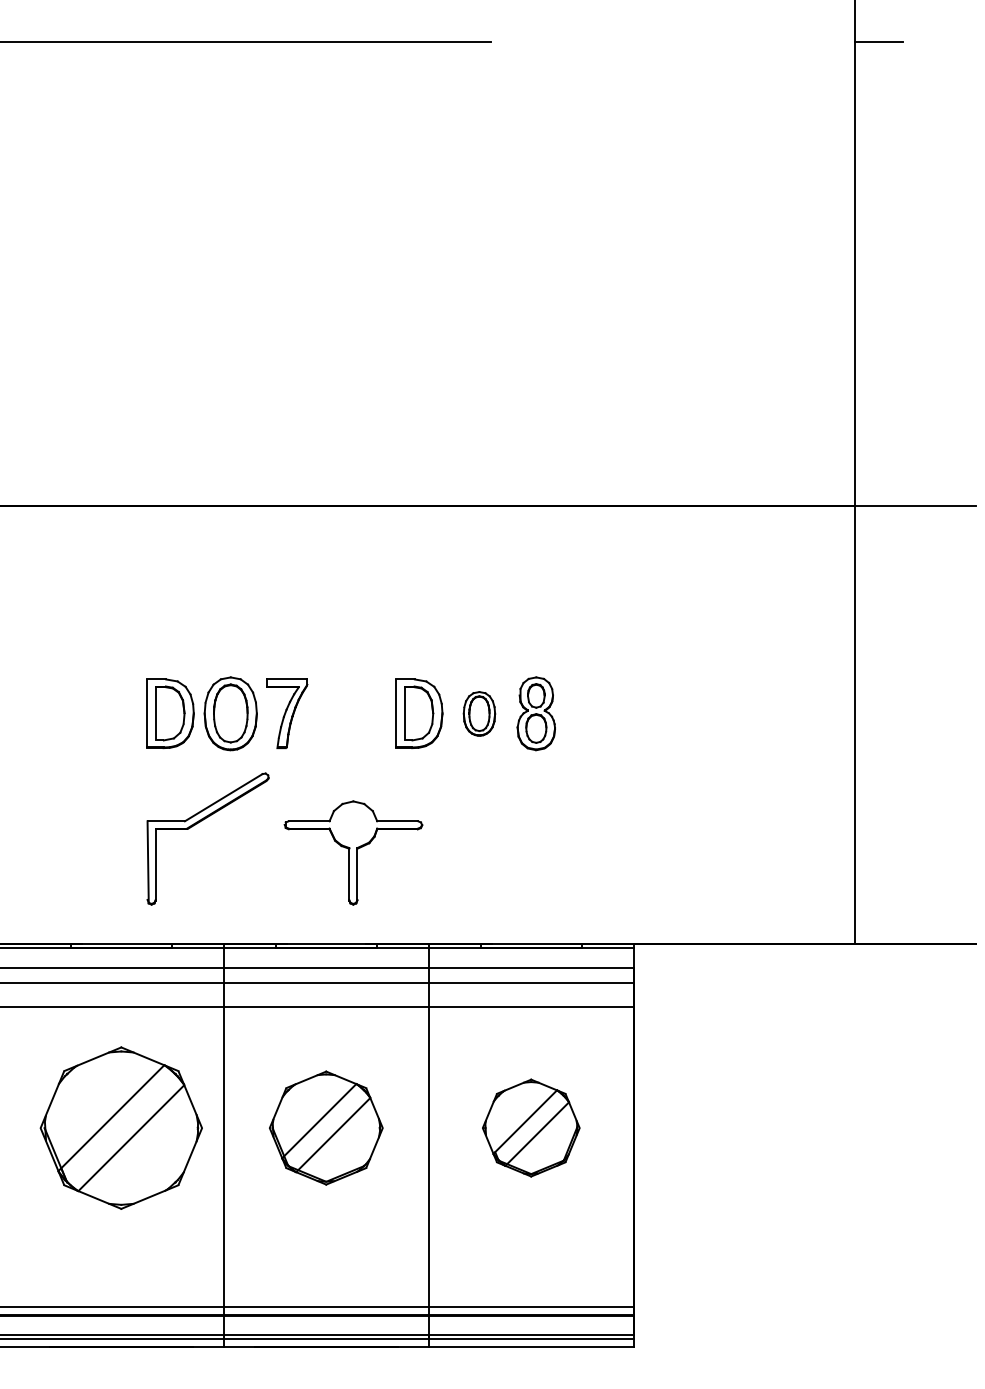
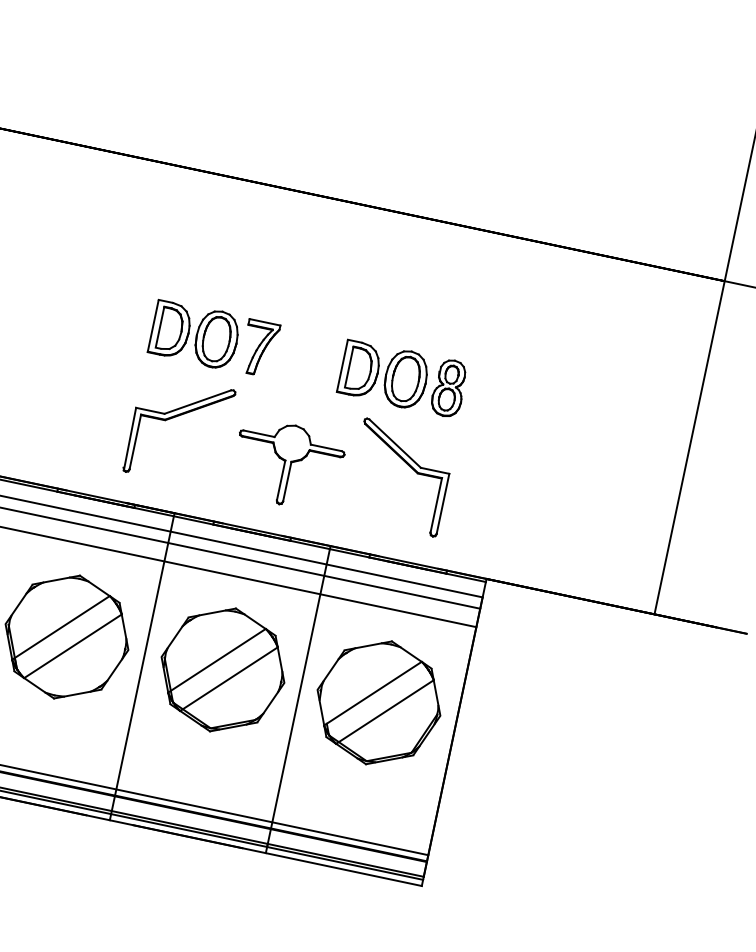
part: (479, 713) -> (405, 379), size x1.67
part: (509, 824) -> (410, 468), added
part: (325, 1127) -> (222, 669), size x1.43
part: (530, 1127) -> (378, 702), size x1.67

